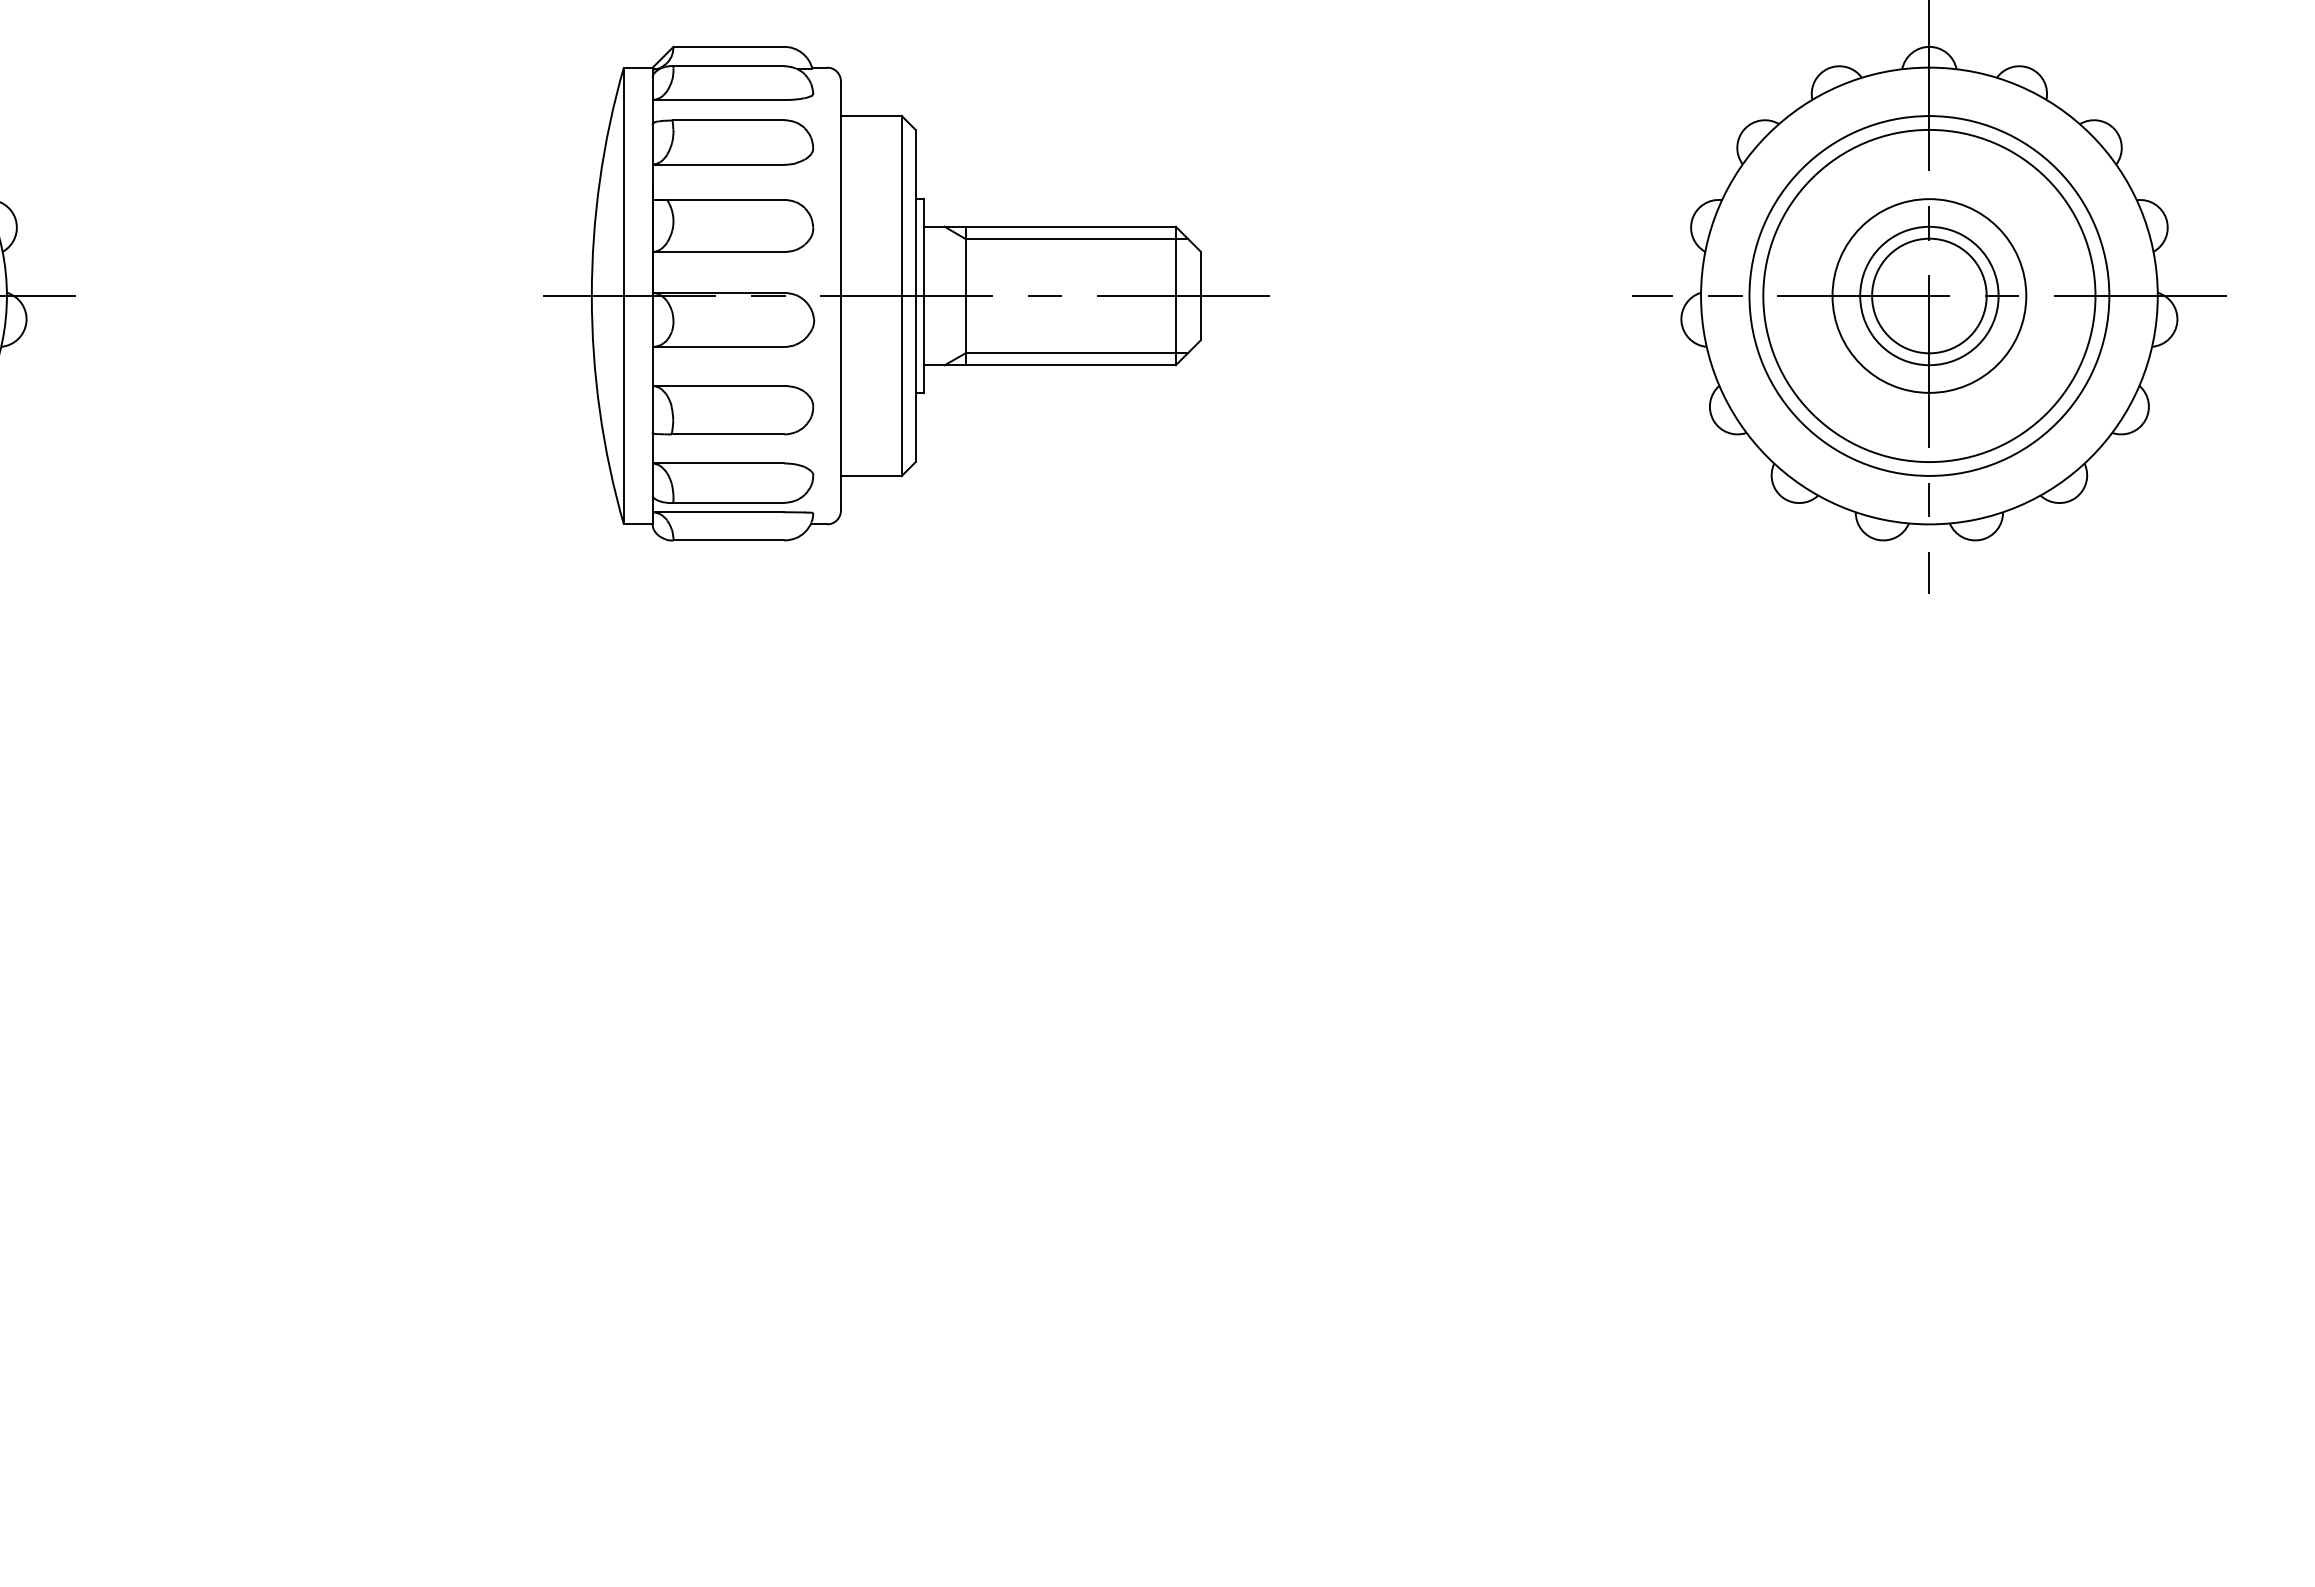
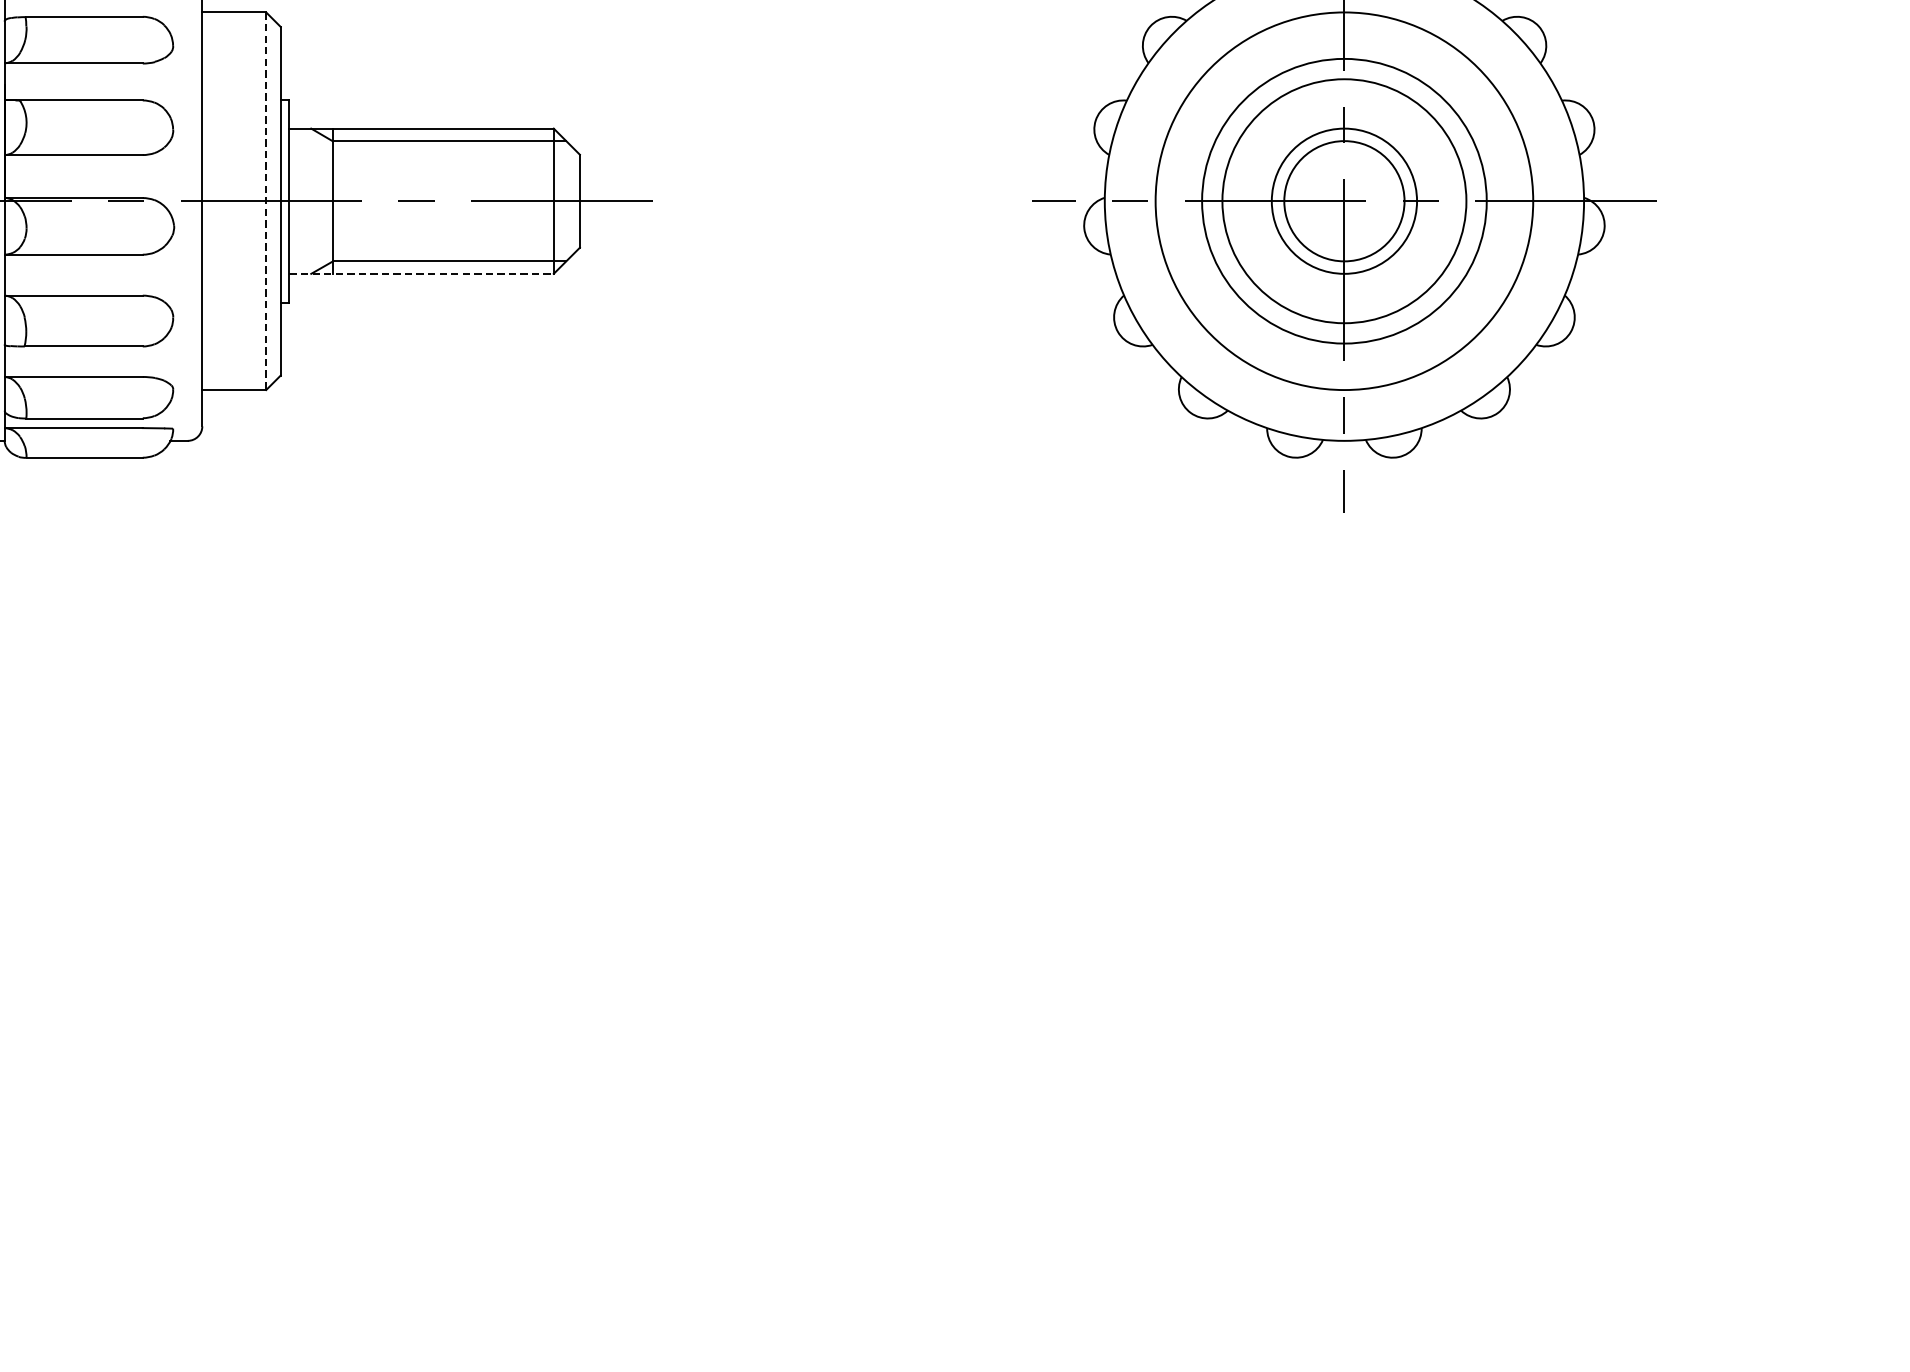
circle: (1929, 295) -> (1344, 200), size x0.7
circle: (1929, 295) -> (1344, 200), size x1.4
line: (901, 296) -> (265, 201), solid -> dashed
line: (1049, 365) -> (421, 274), solid -> dashed

